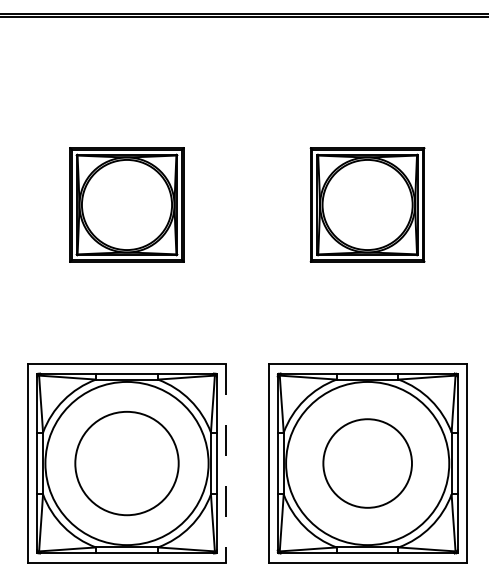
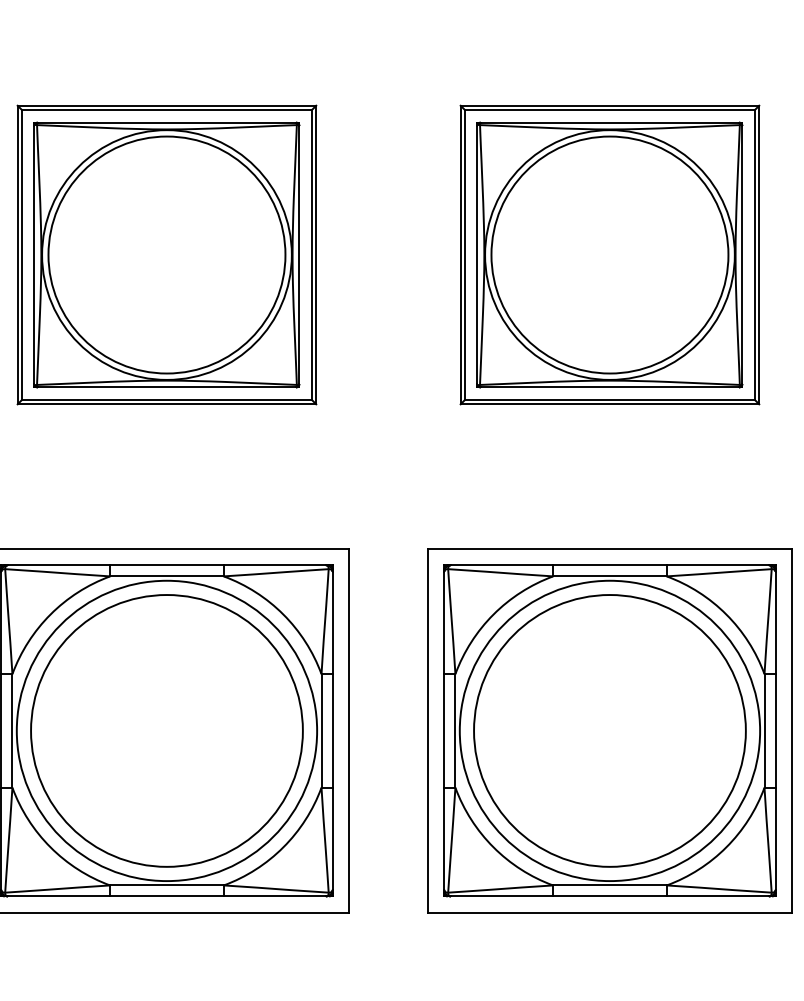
part: (126, 204) -> (166, 254), size x1.43
part: (367, 204) -> (609, 254), size x1.43
circle: (126, 463) -> (166, 730), size x1.43
circle: (367, 463) -> (609, 730), size x1.67
line: (226, 464) -> (350, 732), dashed -> solid

